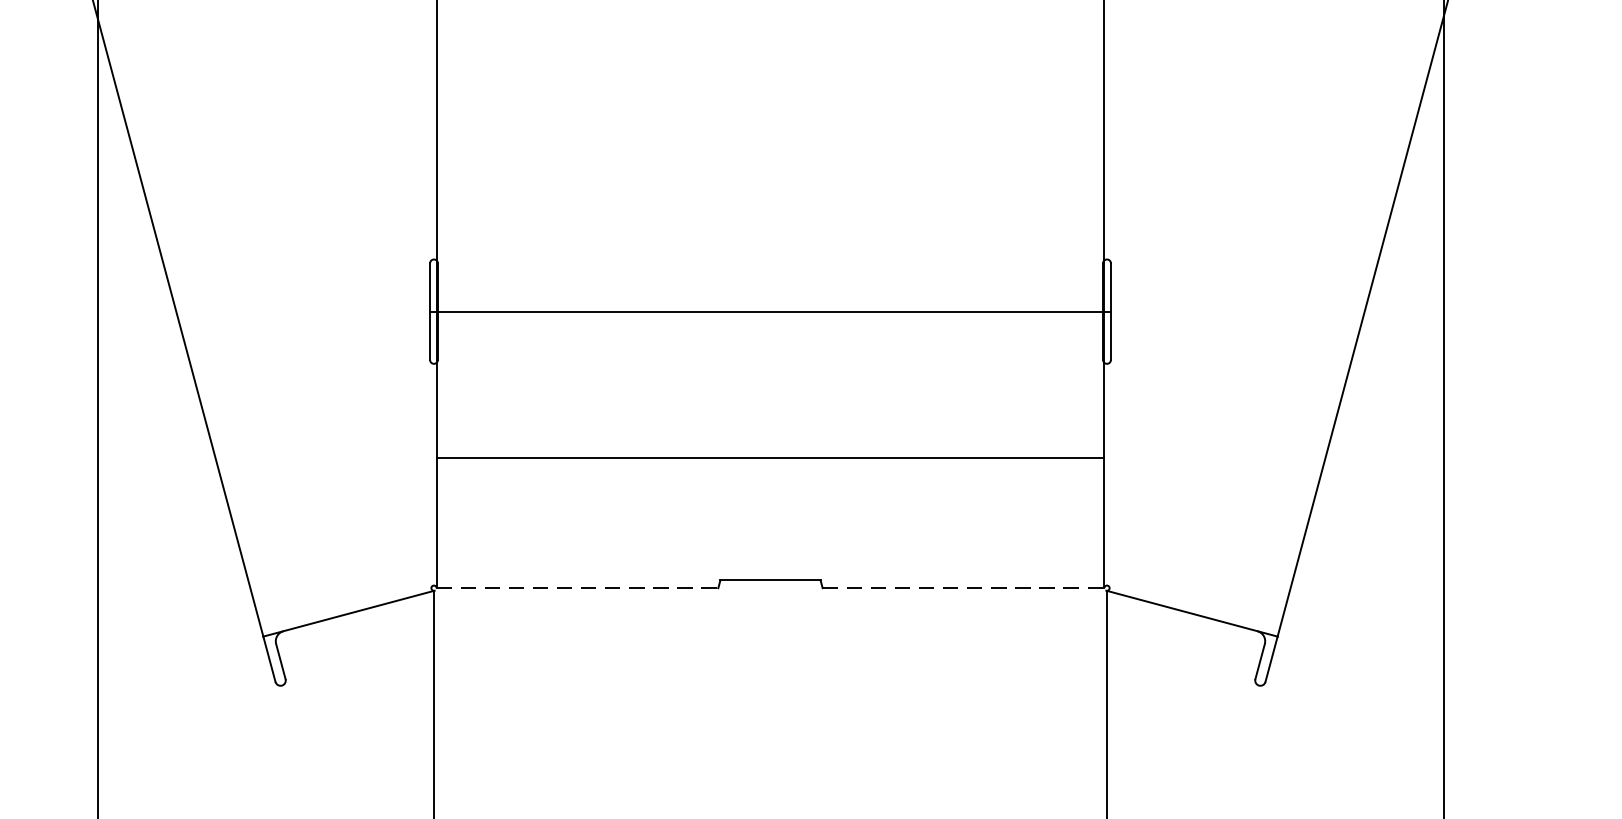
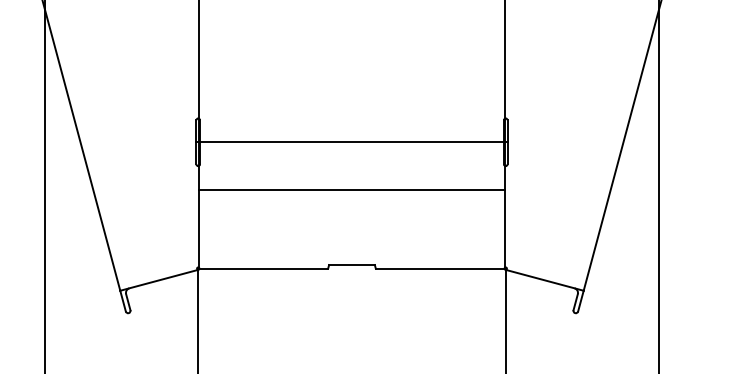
line: (769, 456) -> (351, 189), moved
line: (578, 587) -> (264, 268), dashed -> solid
line: (964, 587) -> (440, 268), dashed -> solid

